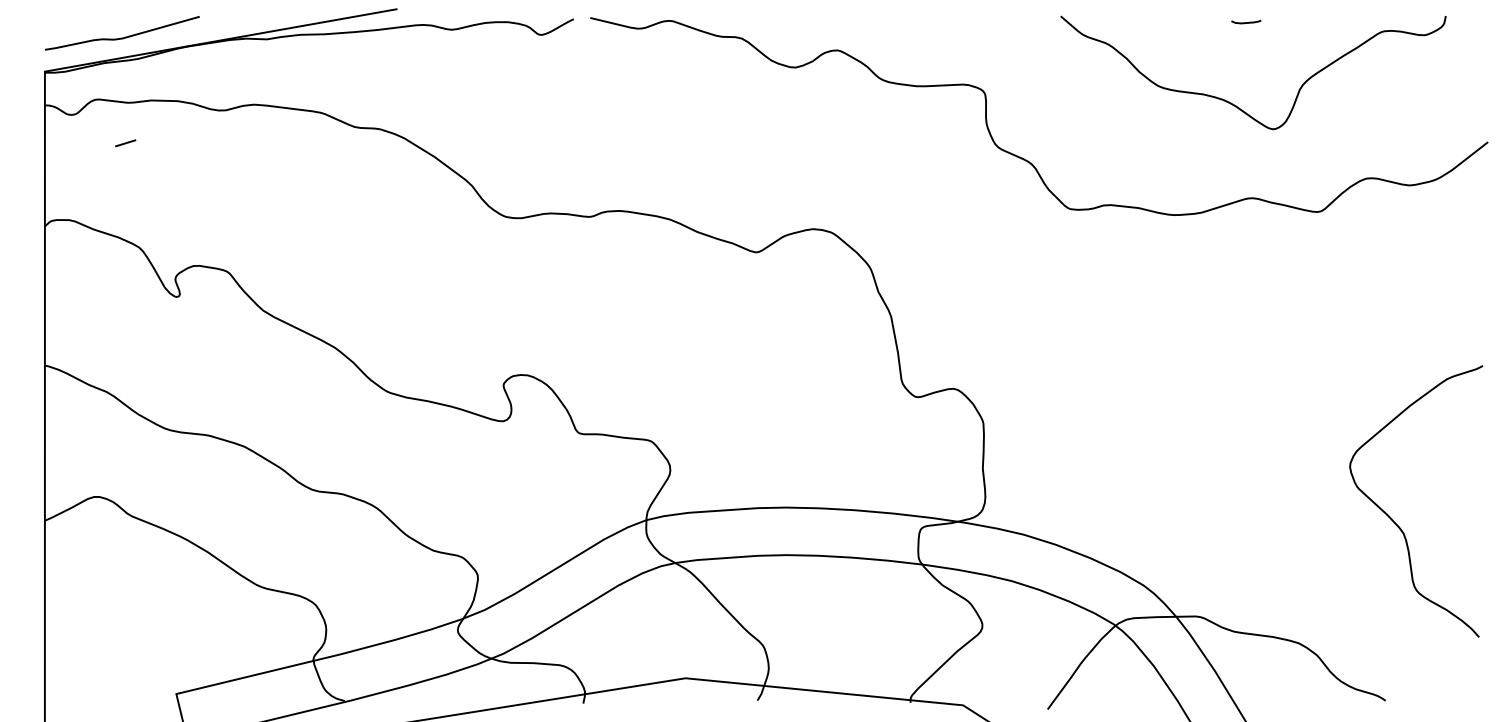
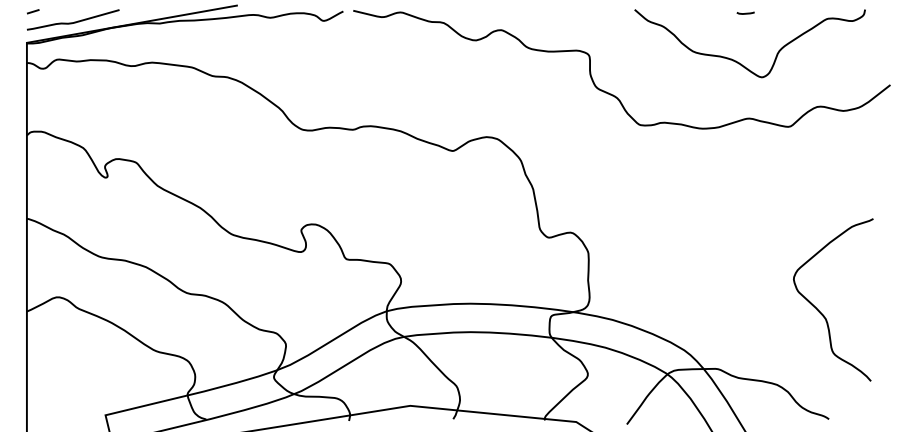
line: (126, 142) -> (33, 11), moved
curve: (1394, 520) -> (820, 311), moved

